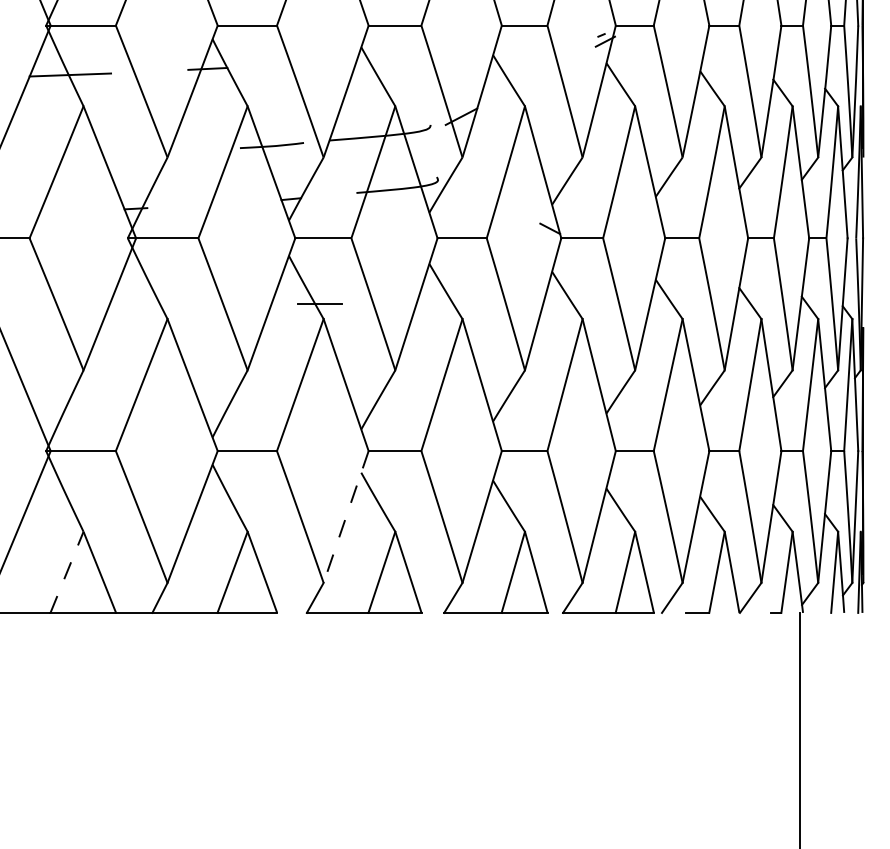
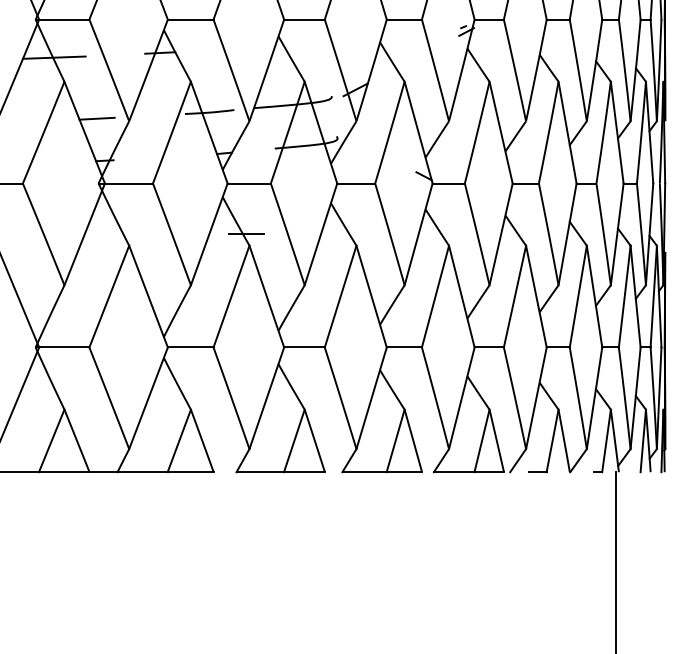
line: (125, 153) -> (96, 118), added
line: (345, 517) -> (266, 398), dashed -> solid
line: (66, 571) -> (51, 440), dashed -> solid

